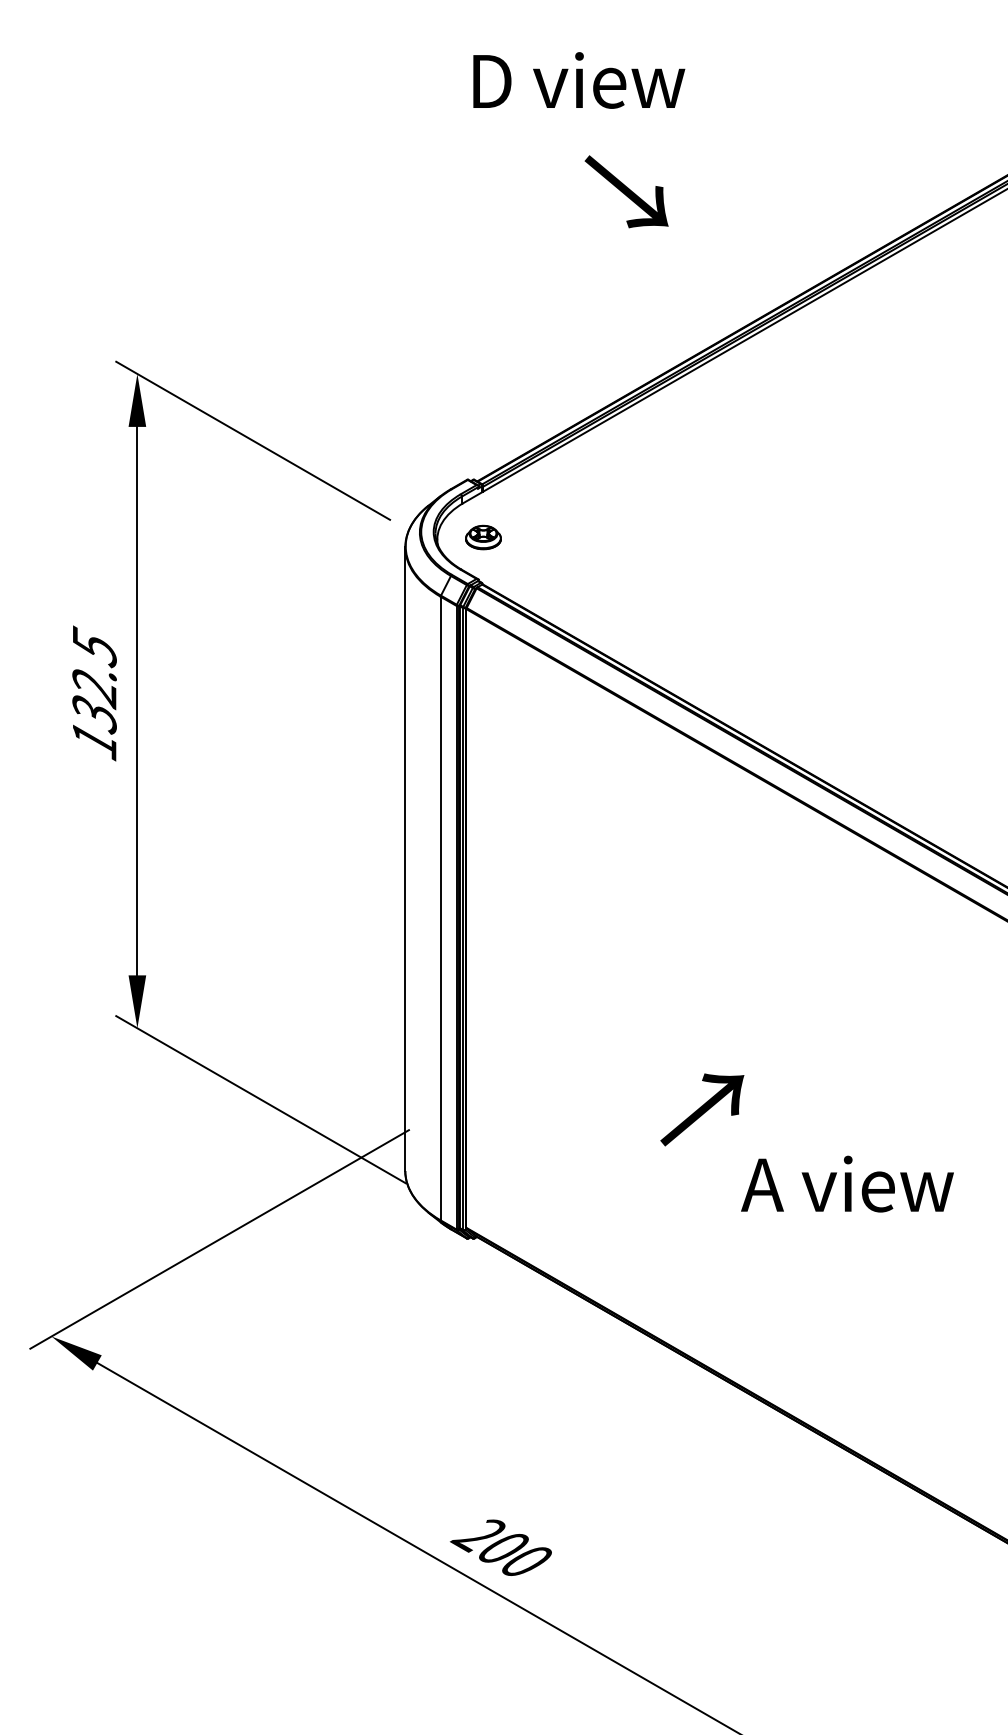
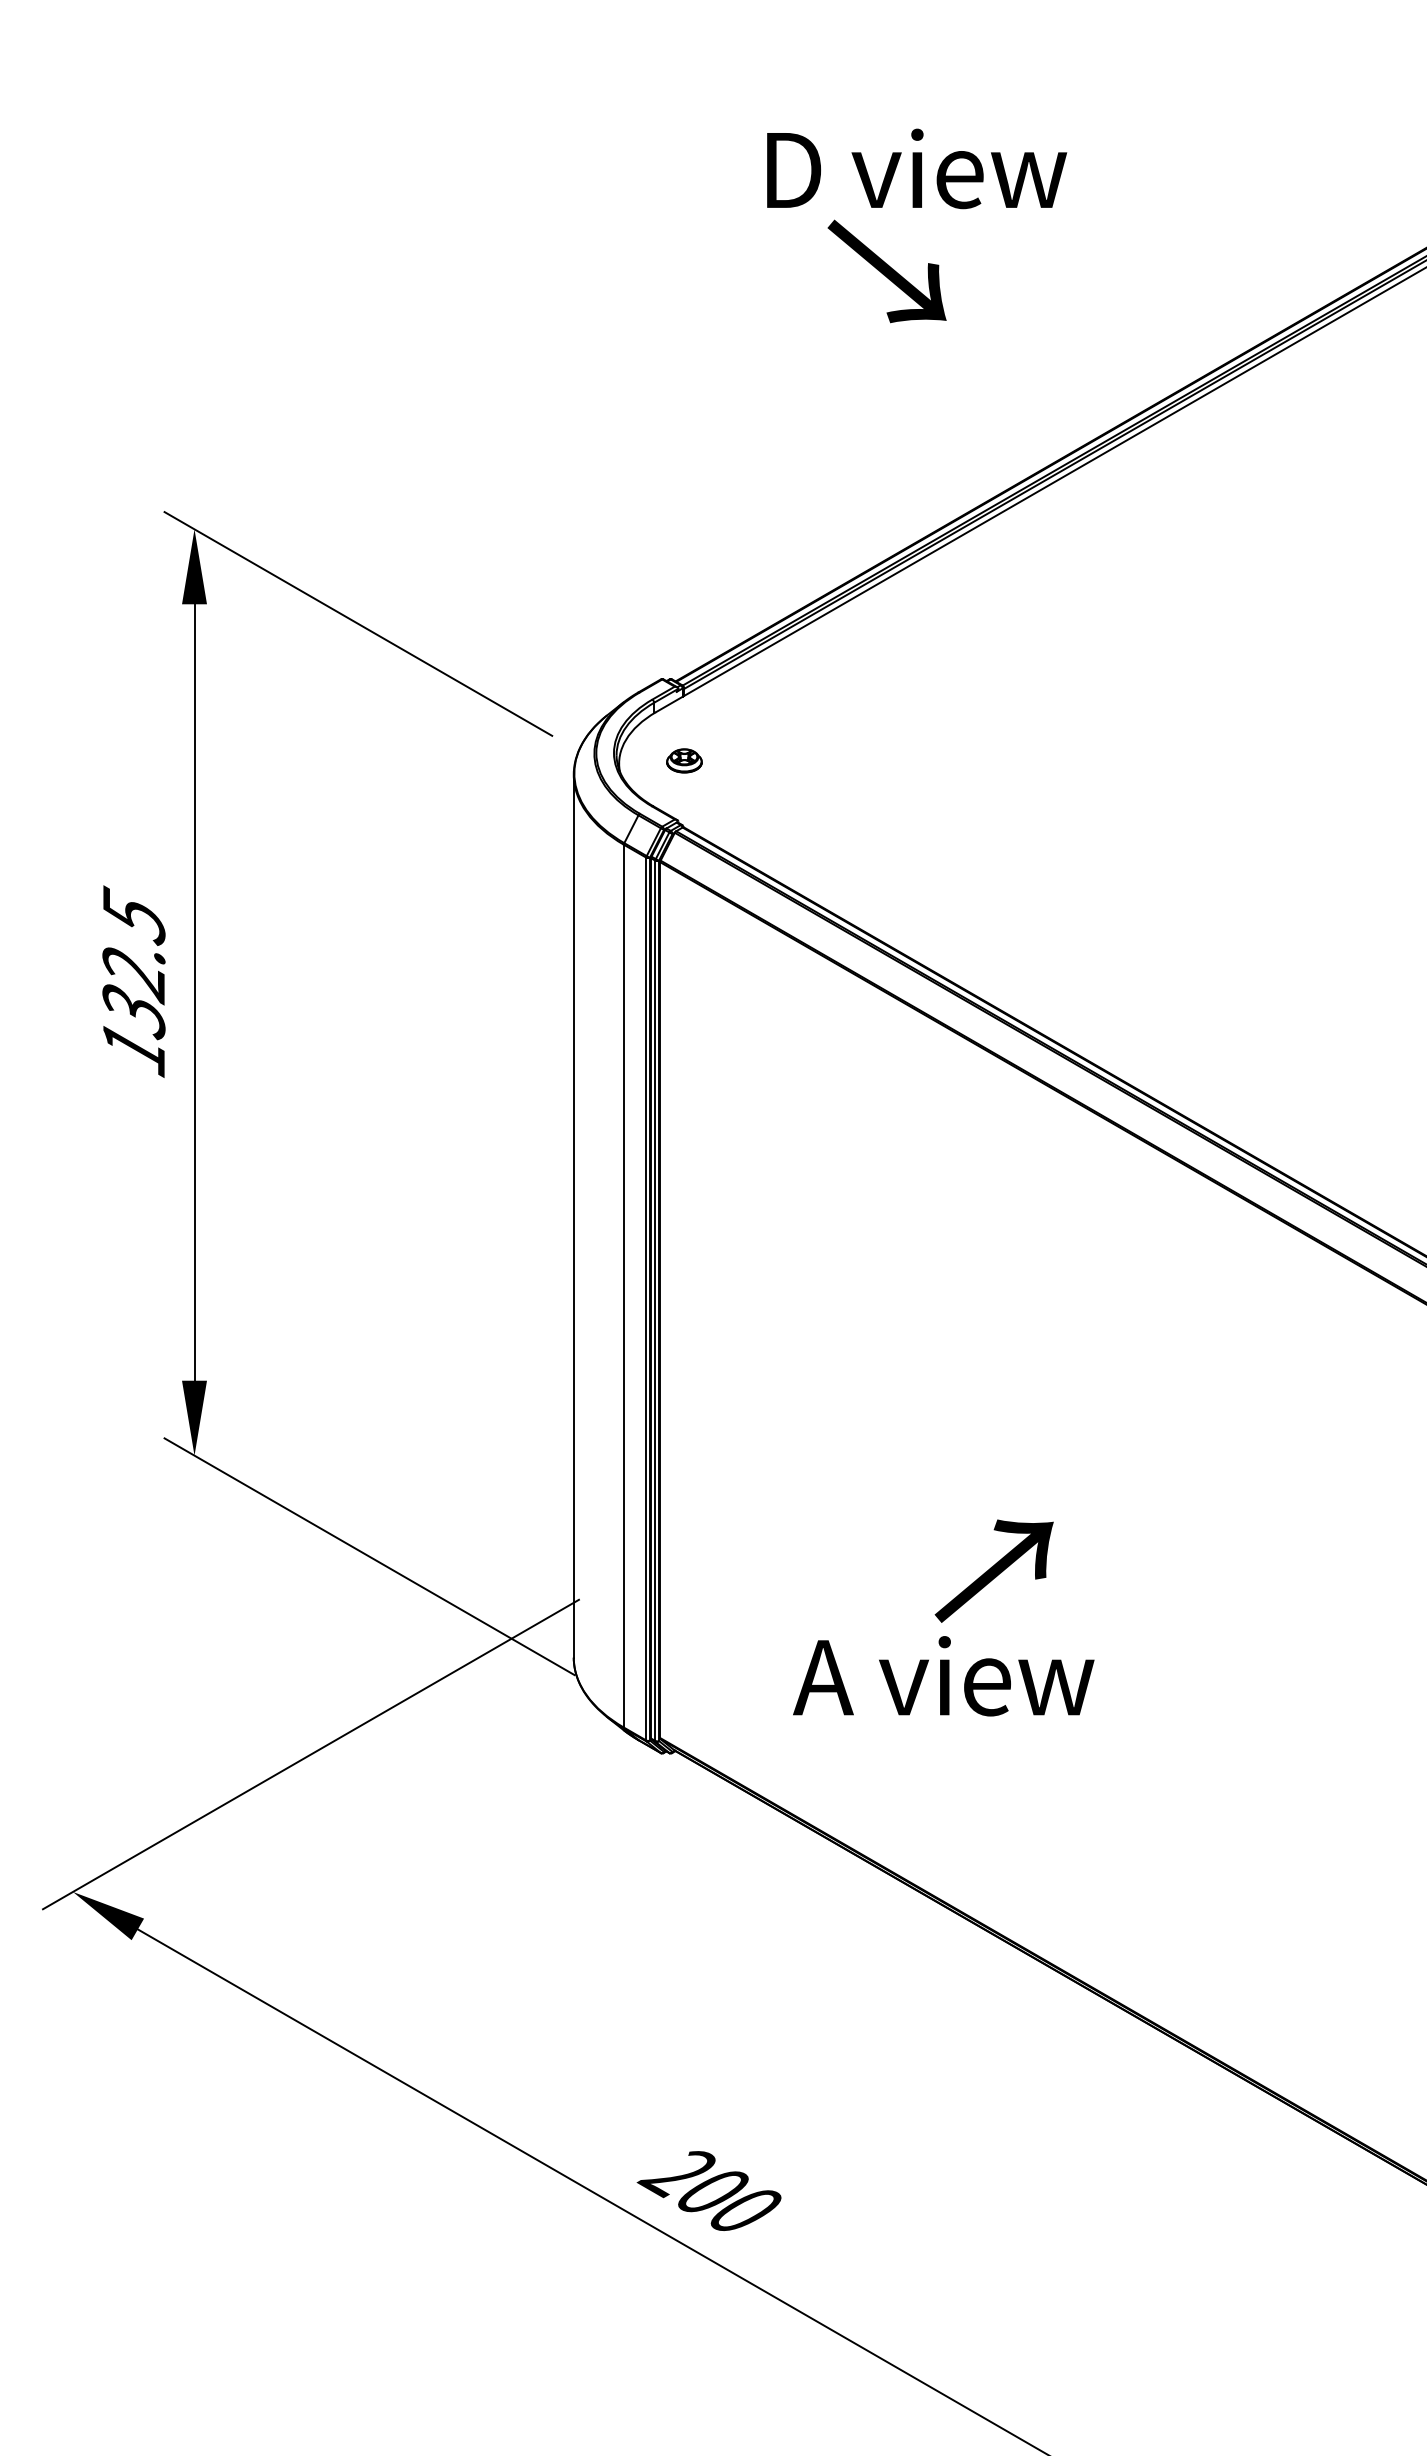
text: (579, 80) -> (917, 168), moved
part: (483, 537) -> (684, 760), size x0.7
text: (847, 1184) -> (943, 1676), moved

